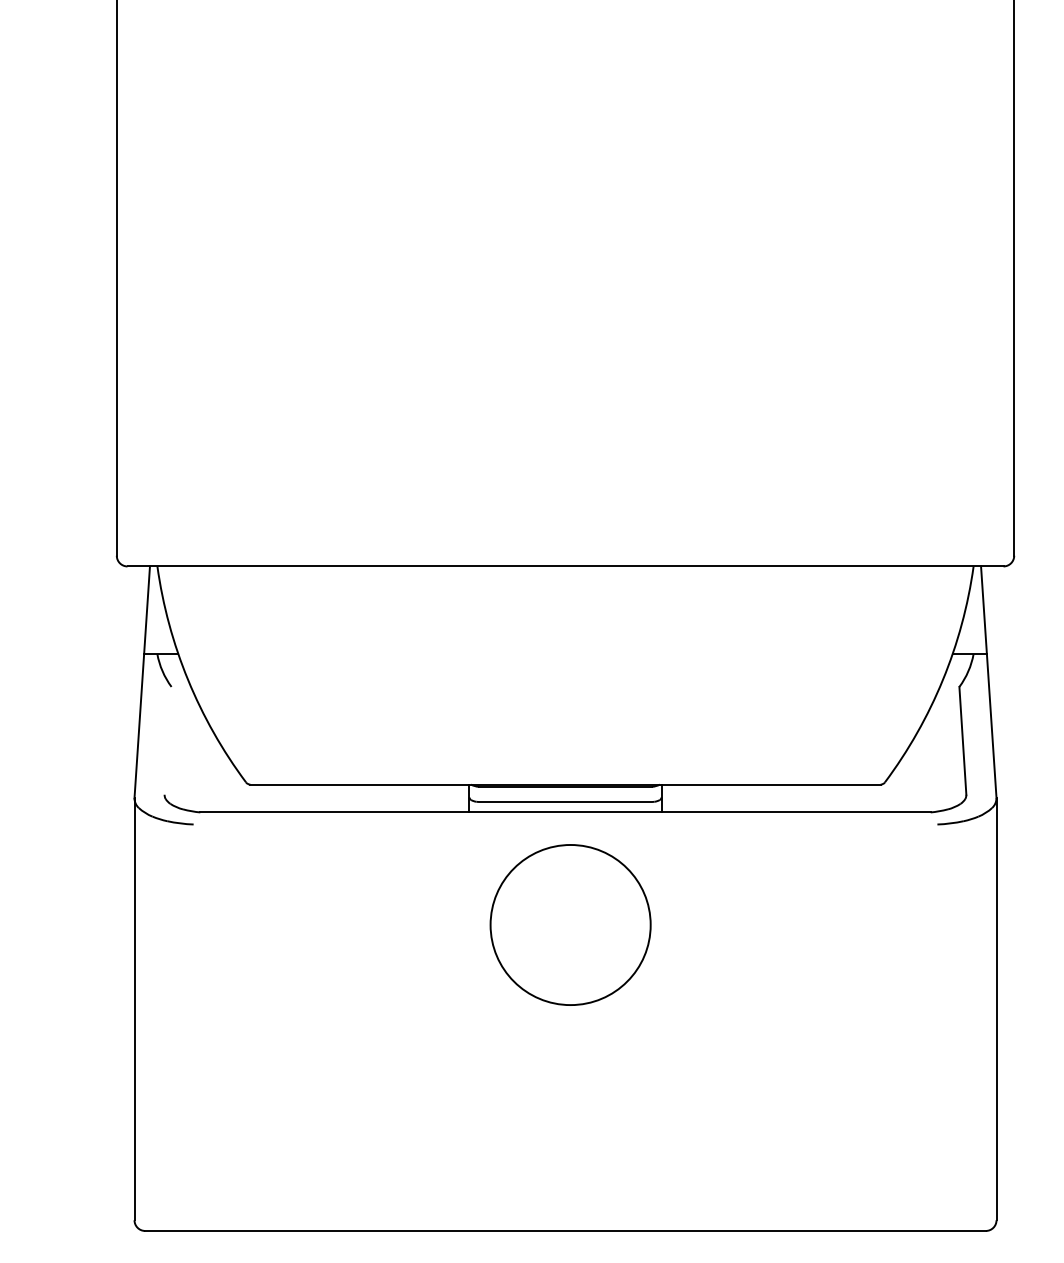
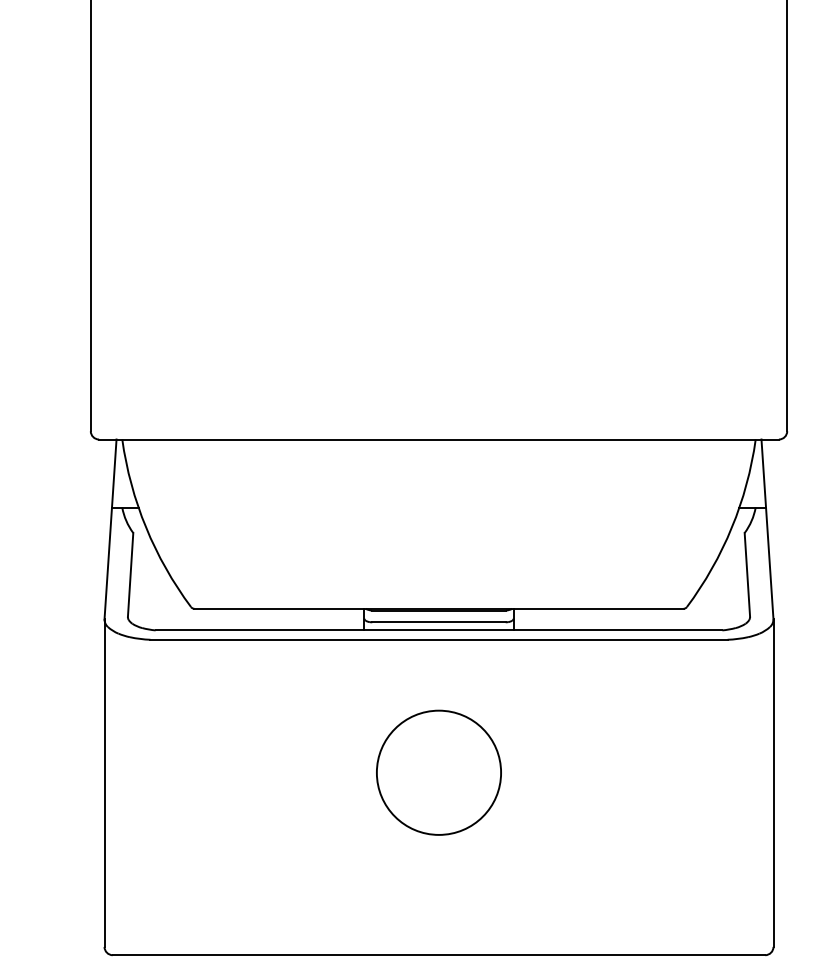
line: (167, 740) -> (130, 574), added
line: (564, 824) -> (438, 639), added
circle: (570, 924) -> (438, 772), moved

